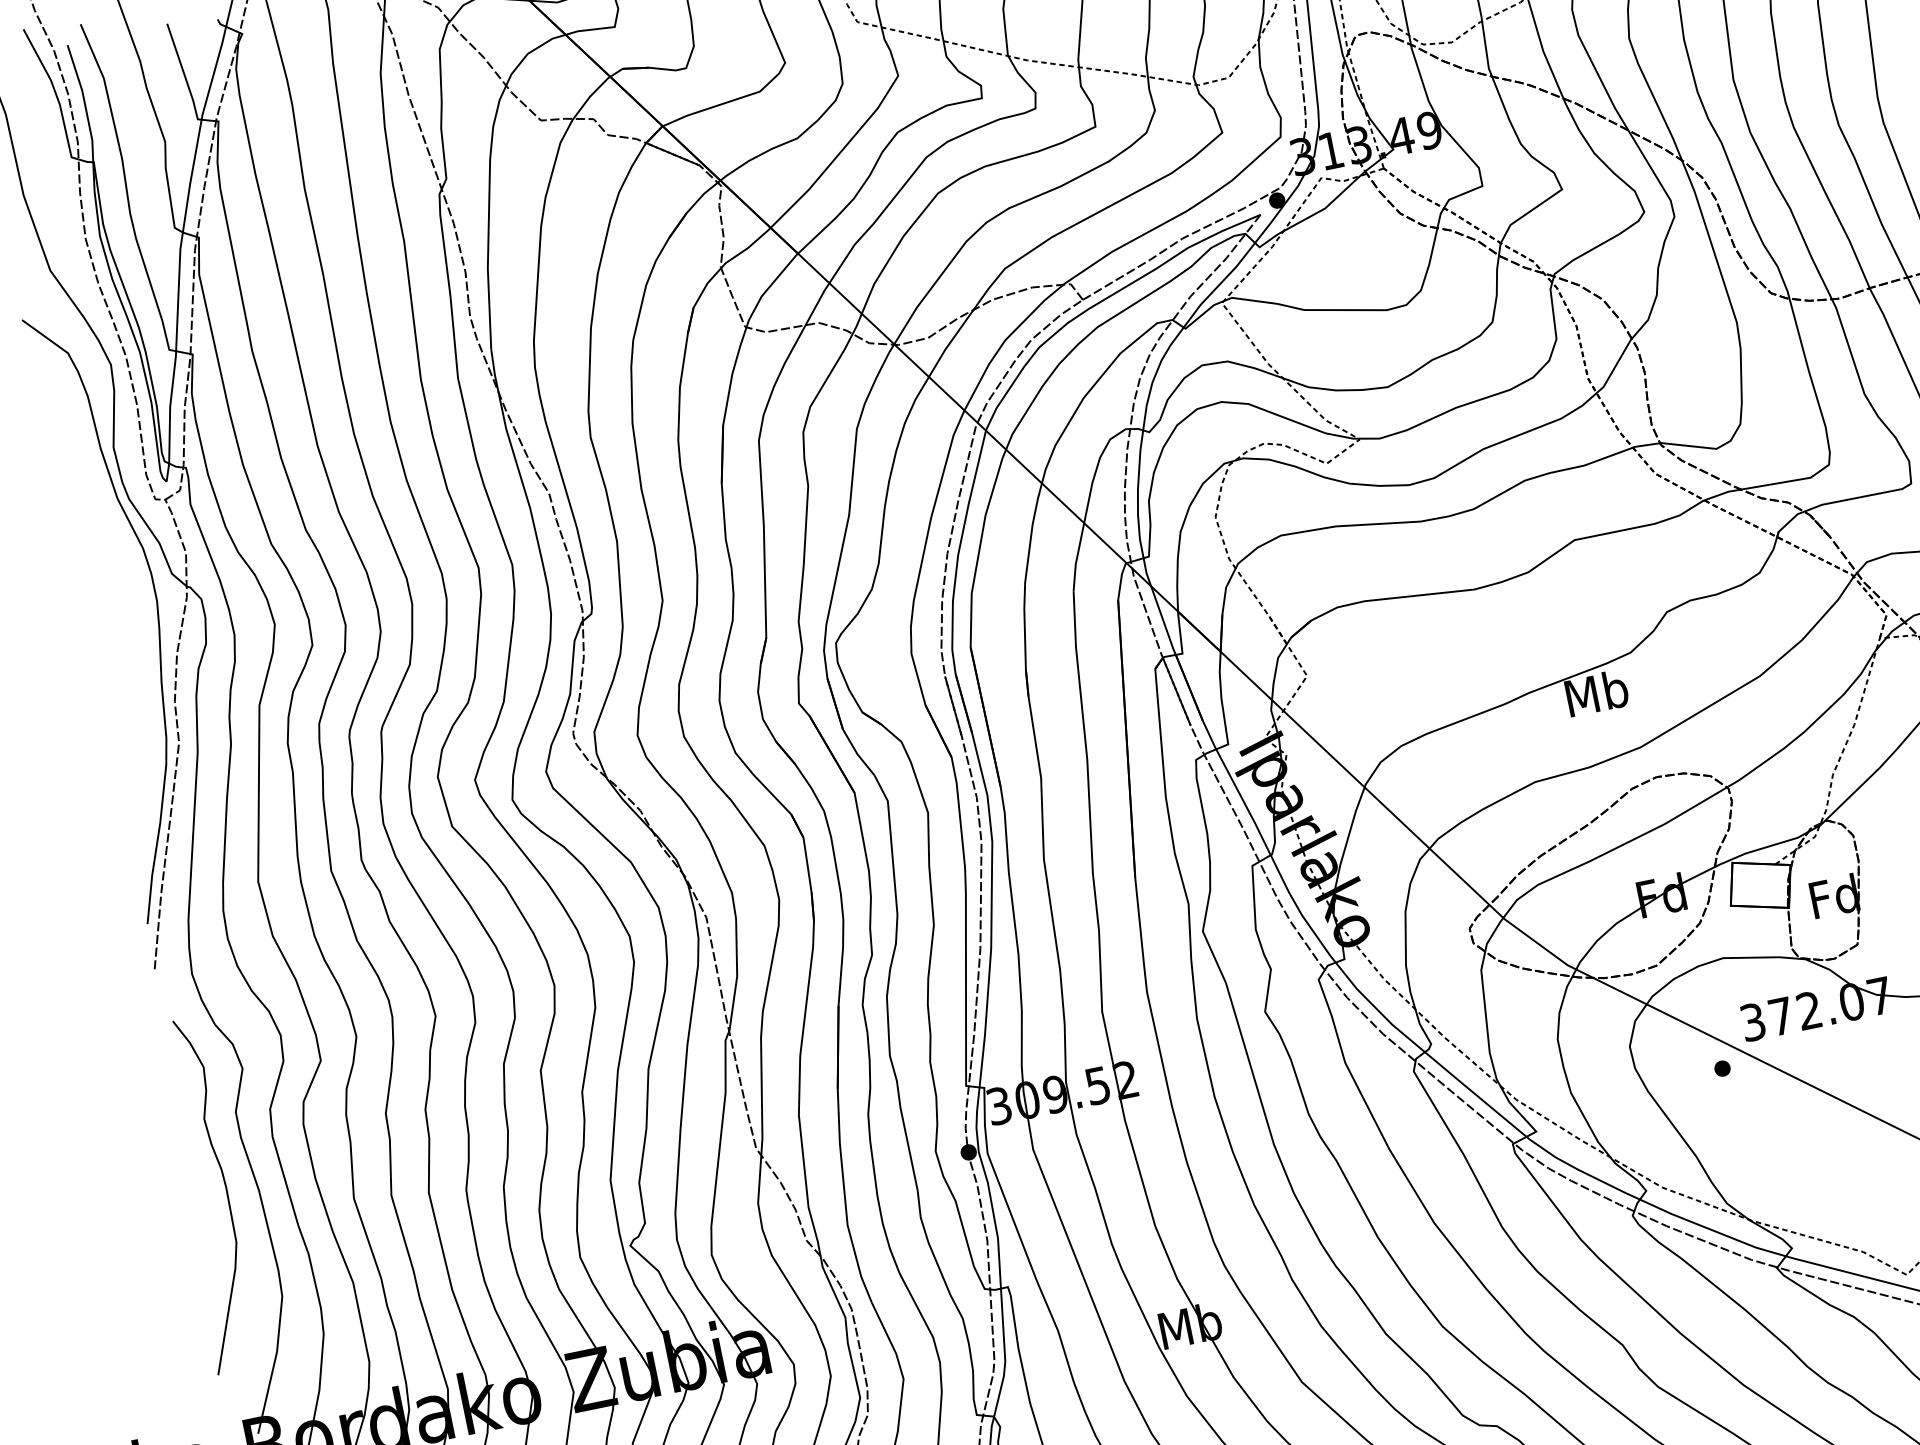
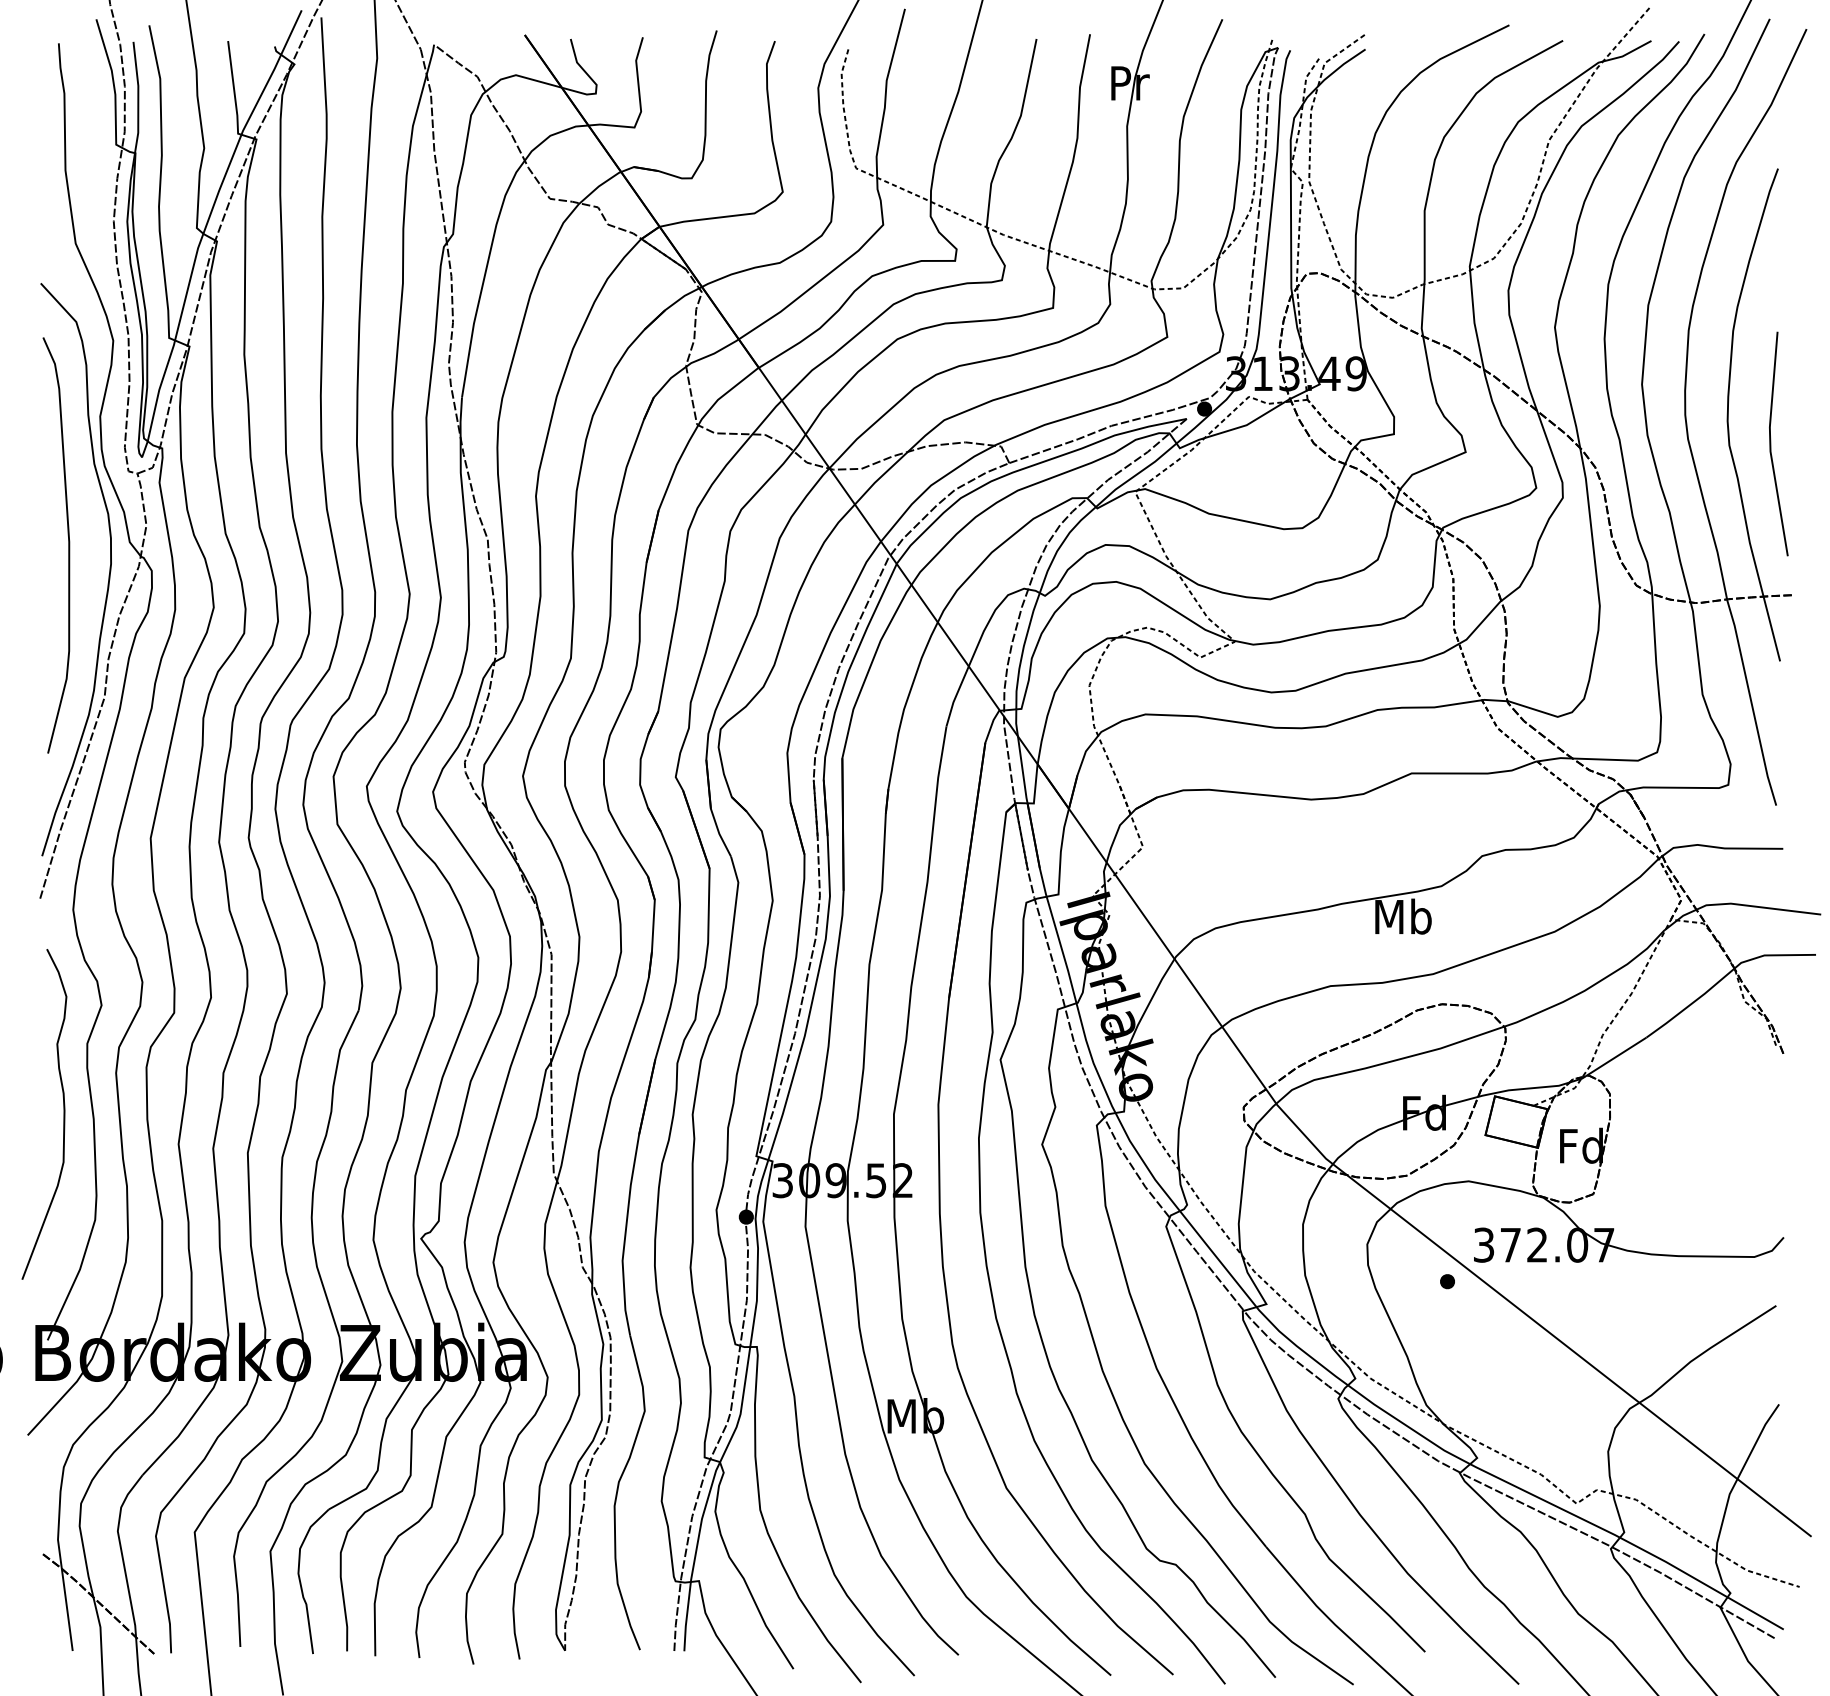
curve: (108, 590) -> (68, 545), added

